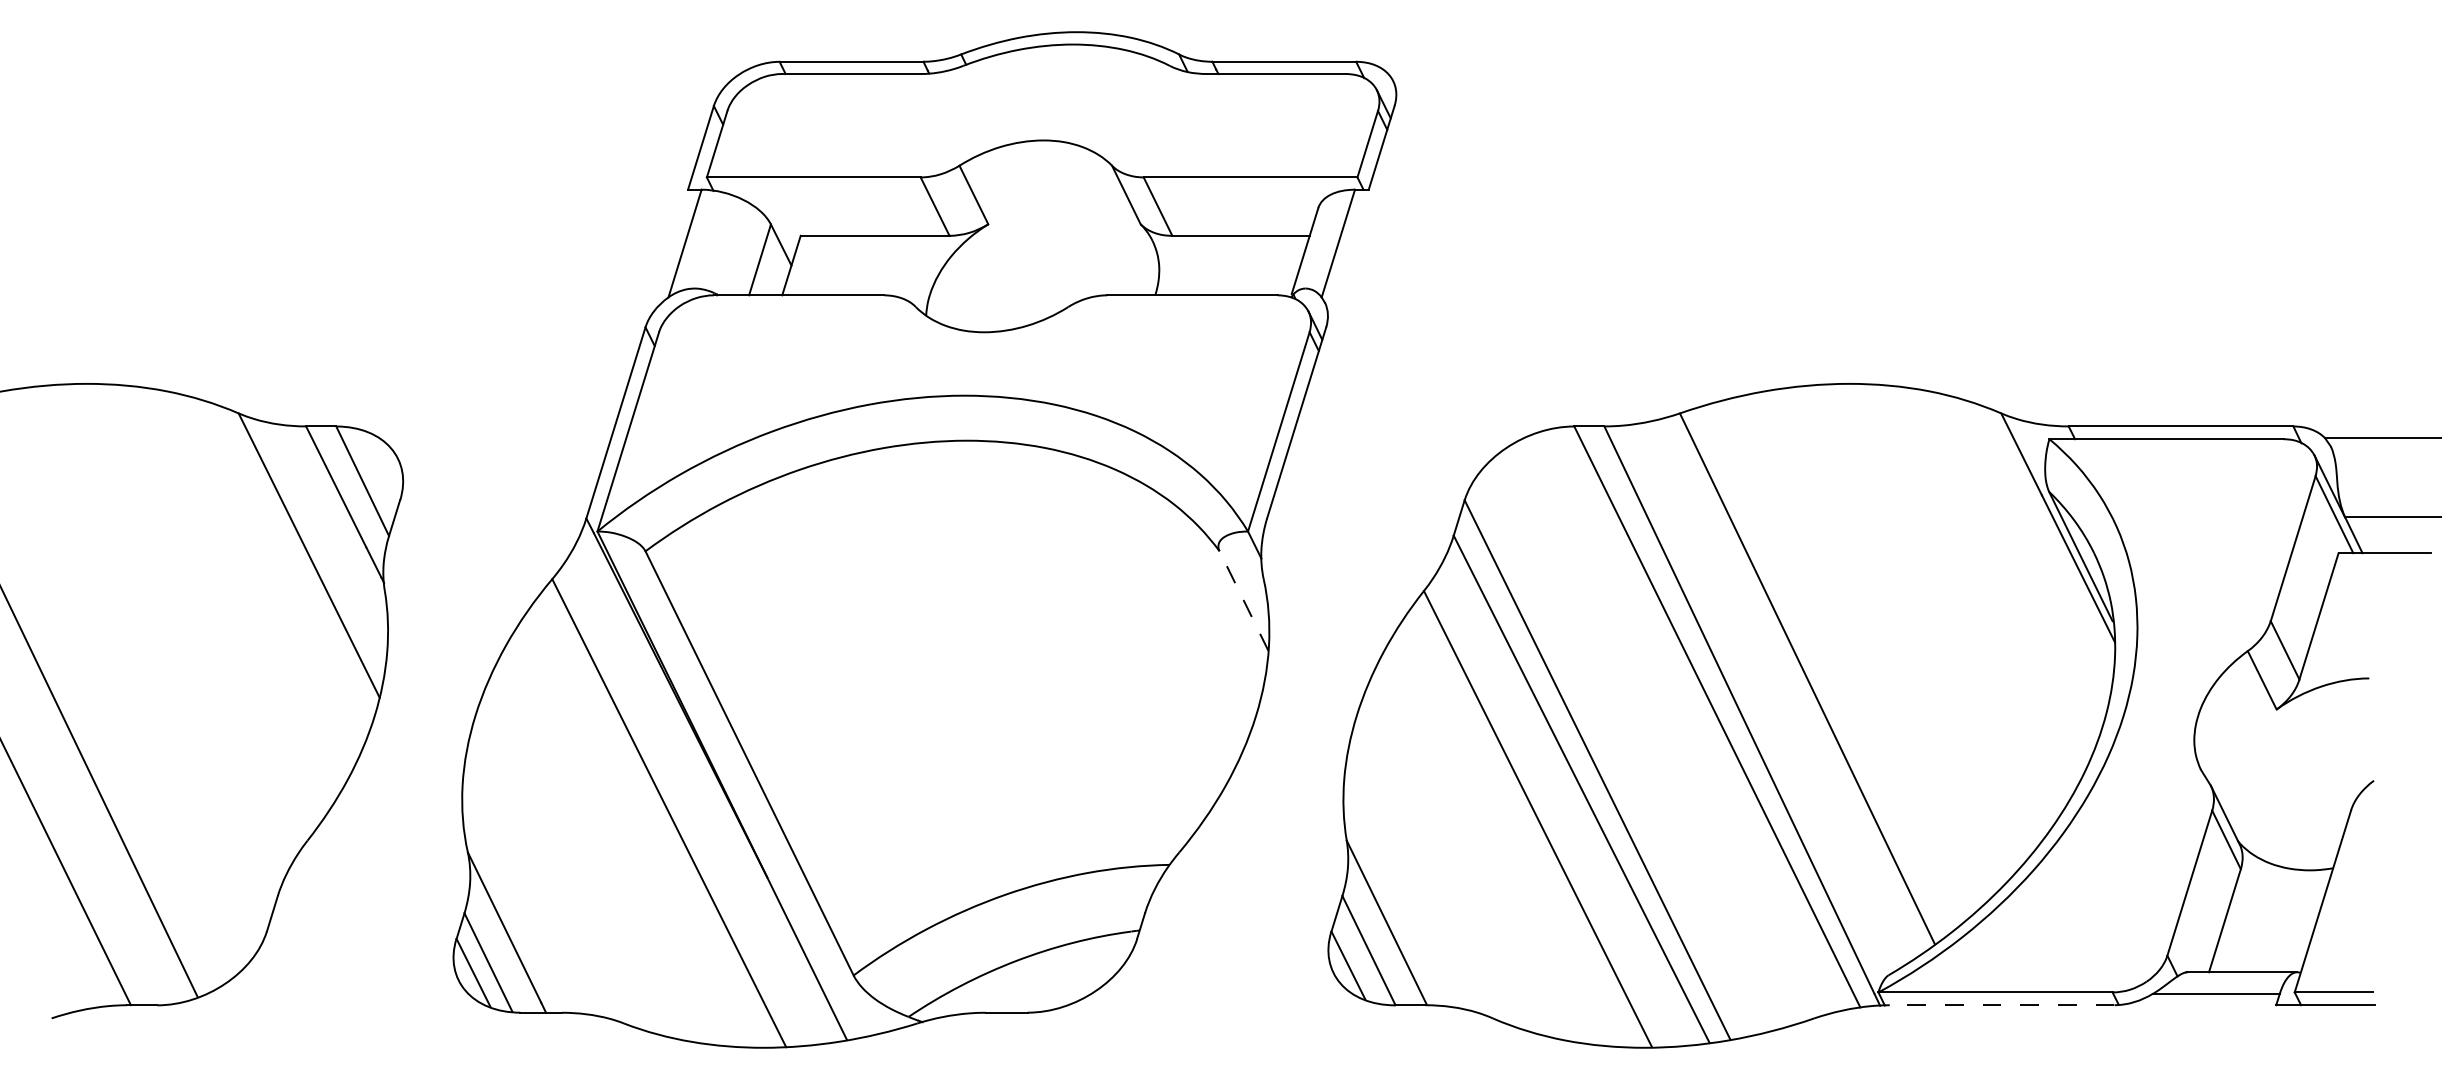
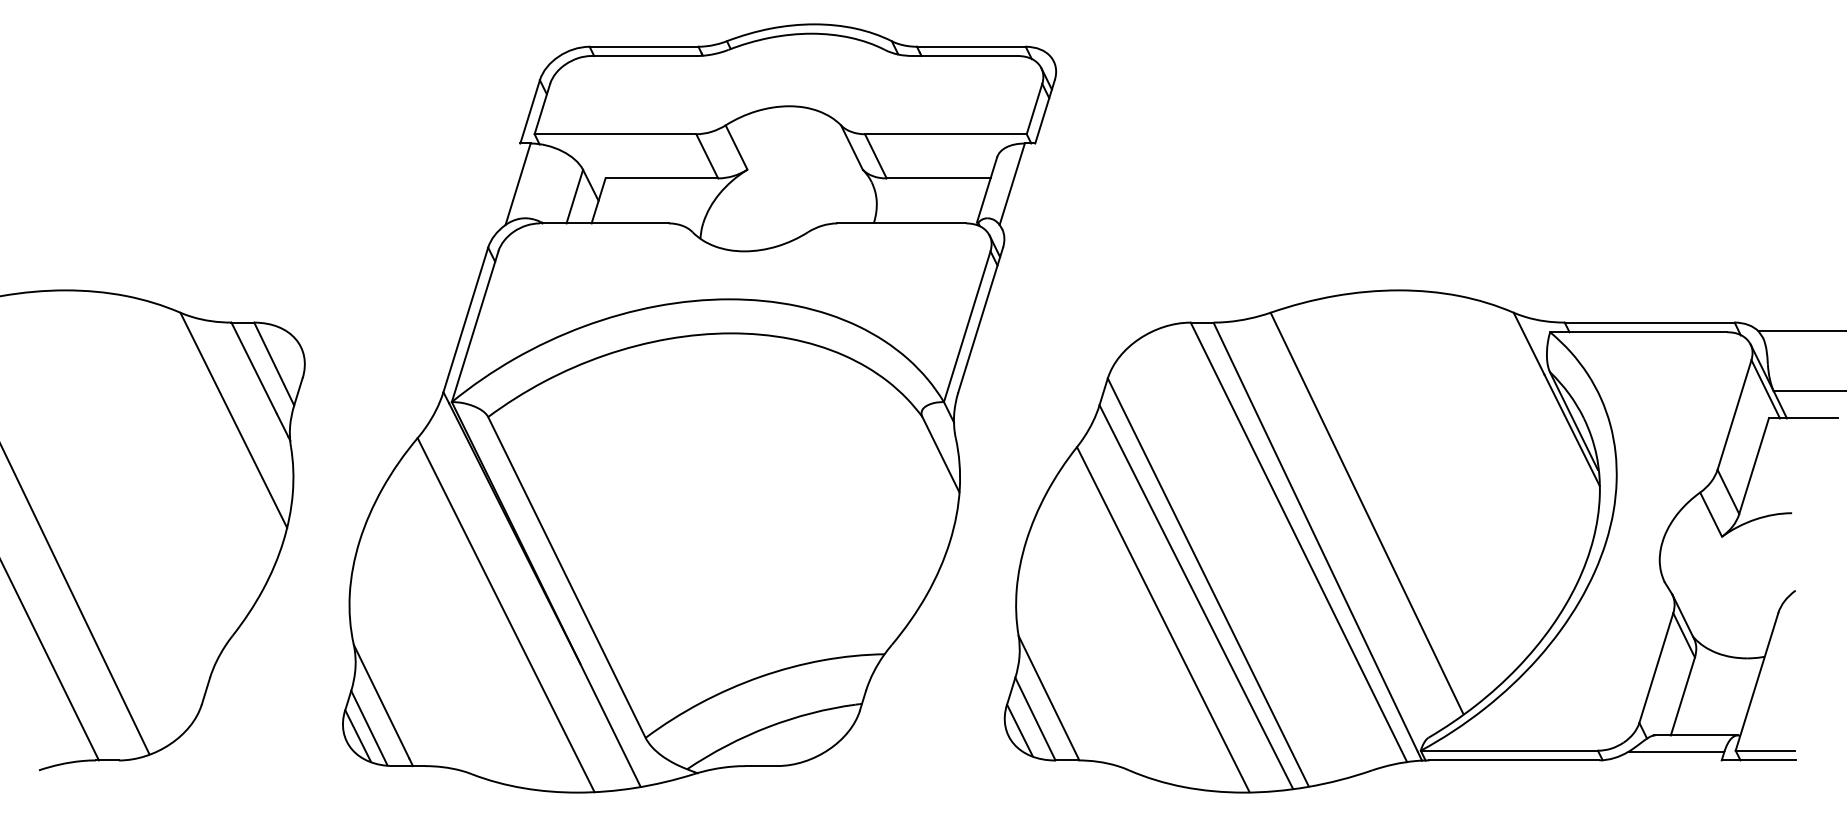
line: (1243, 600) -> (940, 454), dashed -> solid
line: (2002, 1005) -> (1514, 760), dashed -> solid

